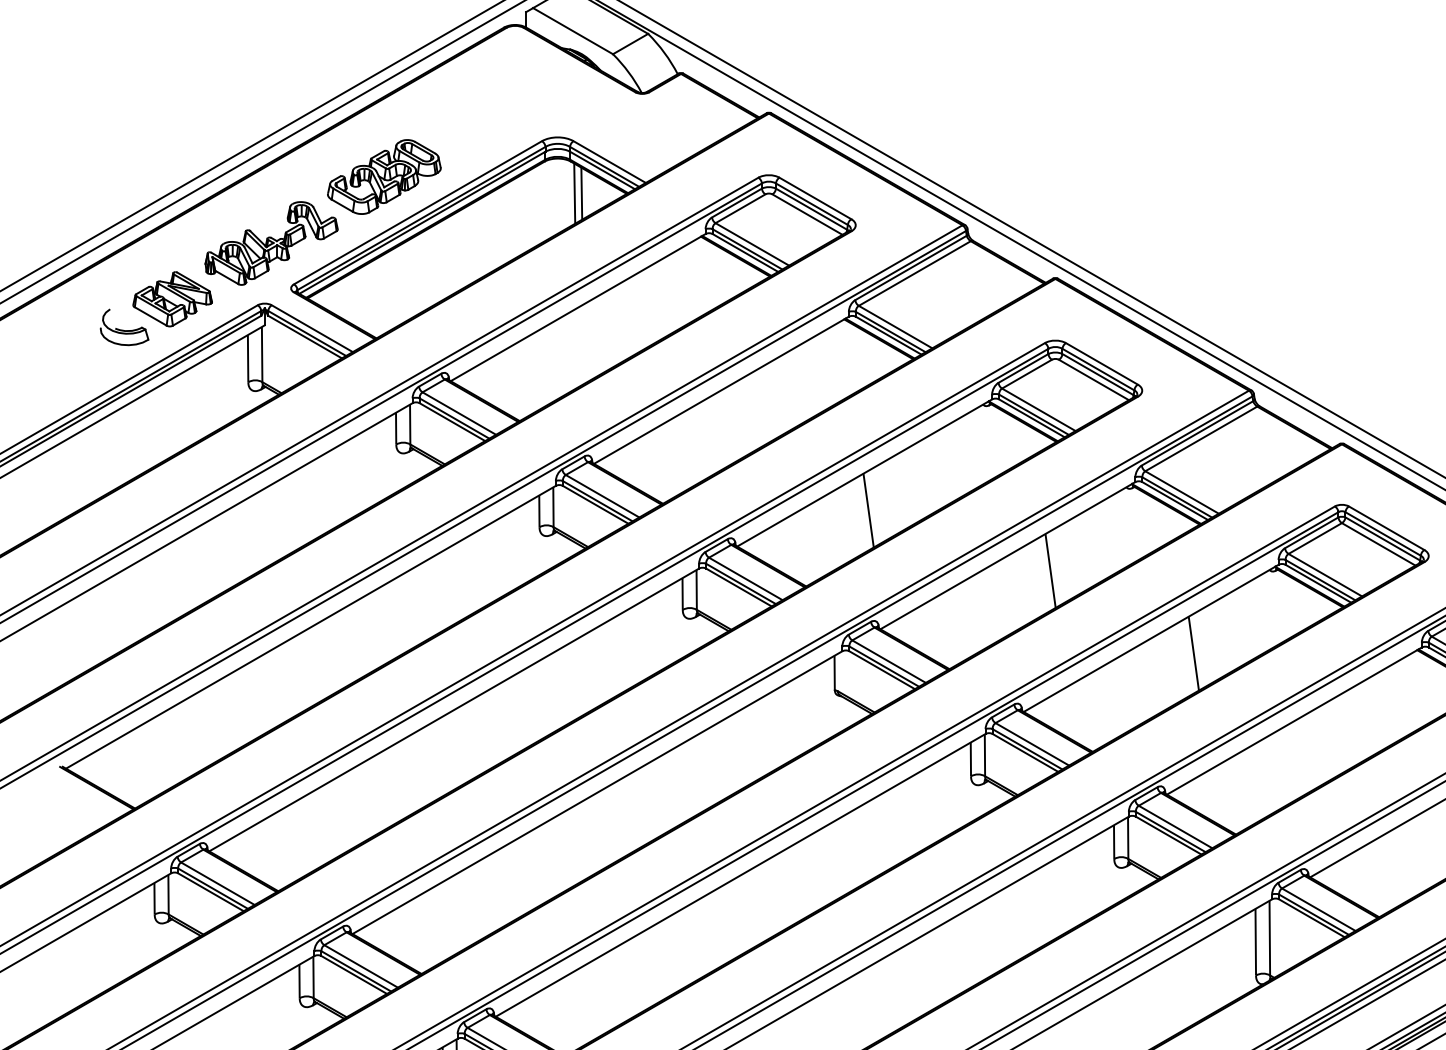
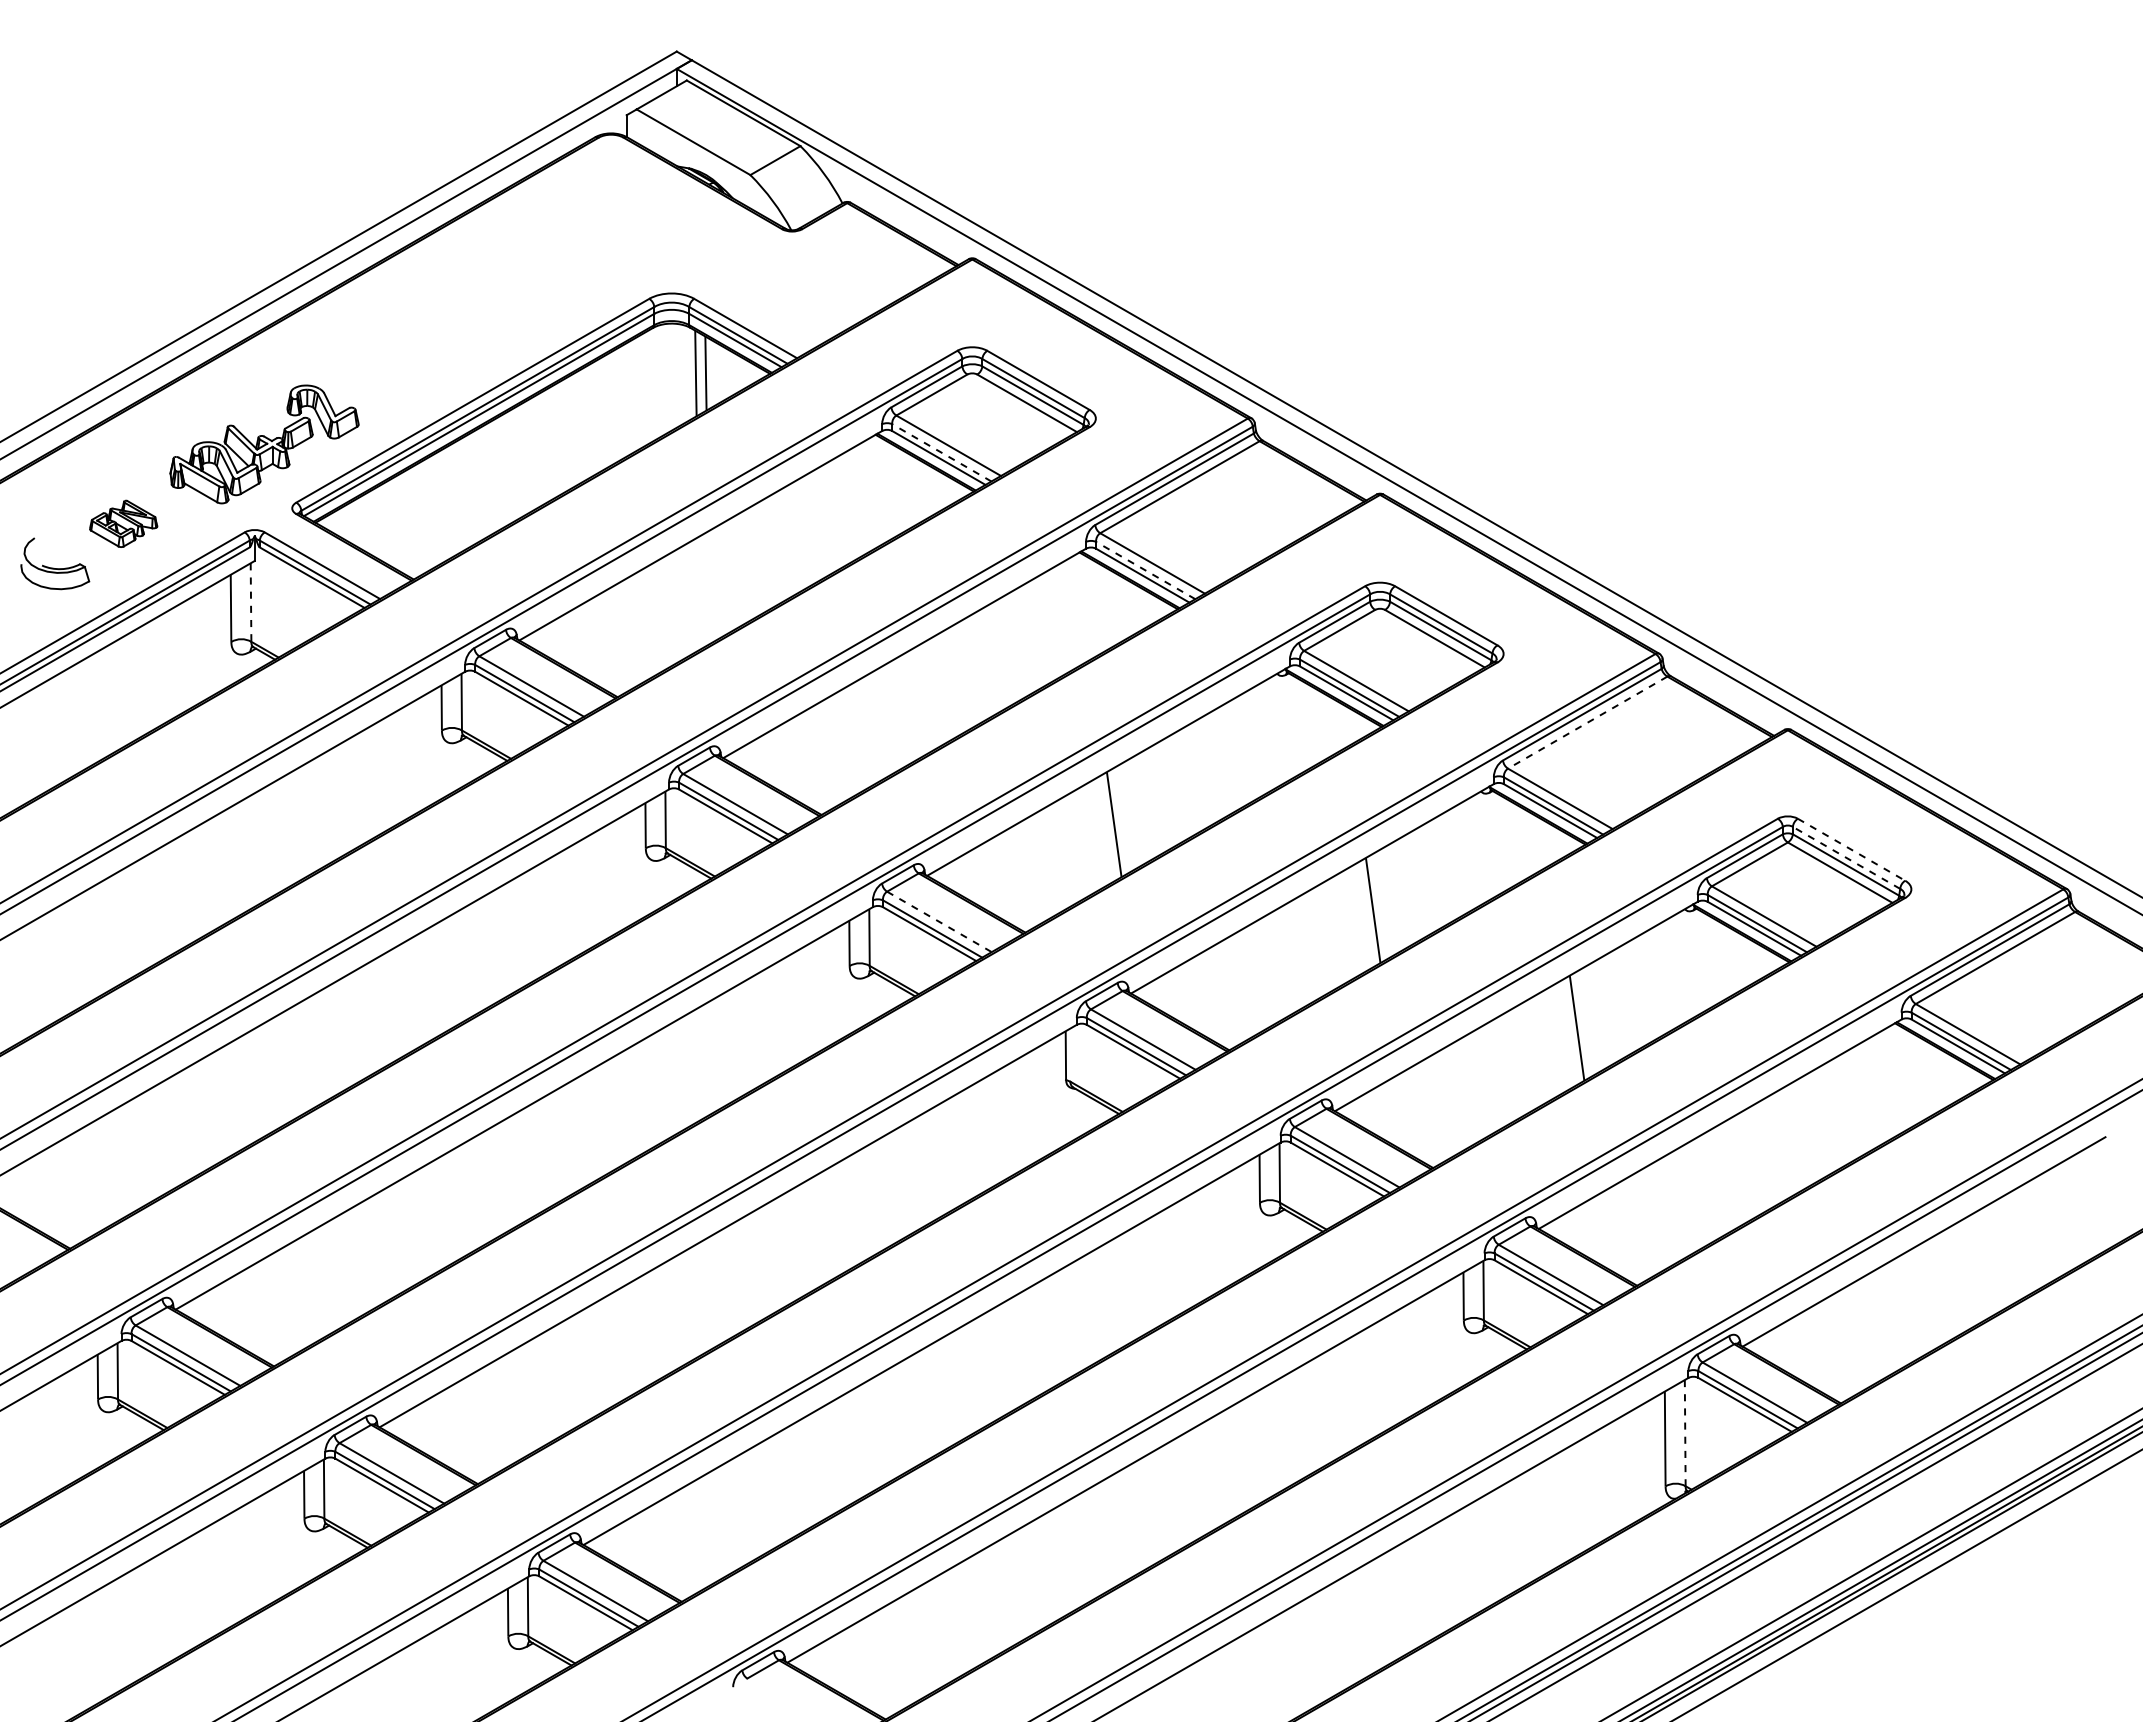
part: (384, 176) -> (424, 349), removed
line: (747, 249) -> (941, 452), solid -> dashed
part: (172, 299) -> (123, 523), size x0.6
line: (890, 332) -> (1145, 570), solid -> dashed
line: (262, 355) -> (251, 603), solid -> dashed
line: (1201, 438) -> (1587, 722), solid -> dashed
line: (1386, 528) -> (1851, 849), solid -> dashed
line: (1383, 533) -> (1846, 857), solid -> dashed
line: (745, 579) -> (939, 922), solid -> dashed
line: (1270, 938) -> (1685, 1433), solid -> dashed

